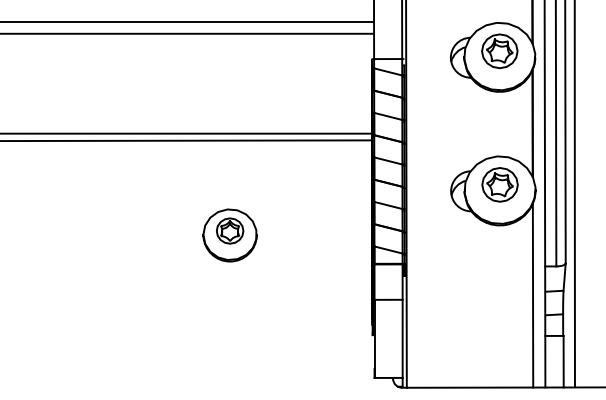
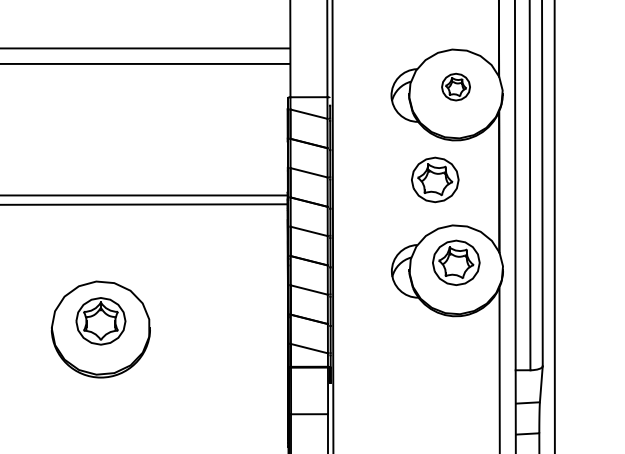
part: (499, 51) -> (455, 87), size x0.6
part: (483, 121) -> (434, 179), added
part: (229, 235) -> (100, 329), size x1.4

